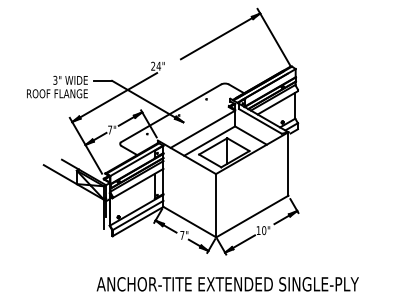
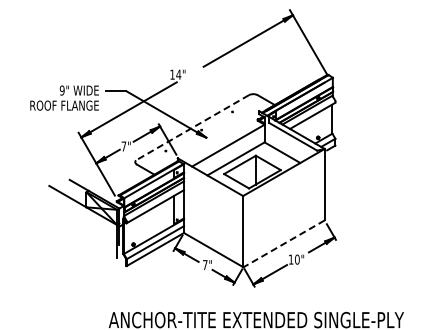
text: (153, 66) -> (172, 74), 24" -> 14"
text: (54, 80) -> (61, 90), 3" -> 9"
line: (171, 114) -> (192, 128), solid -> dashed
line: (252, 216) -> (284, 243), solid -> dashed

